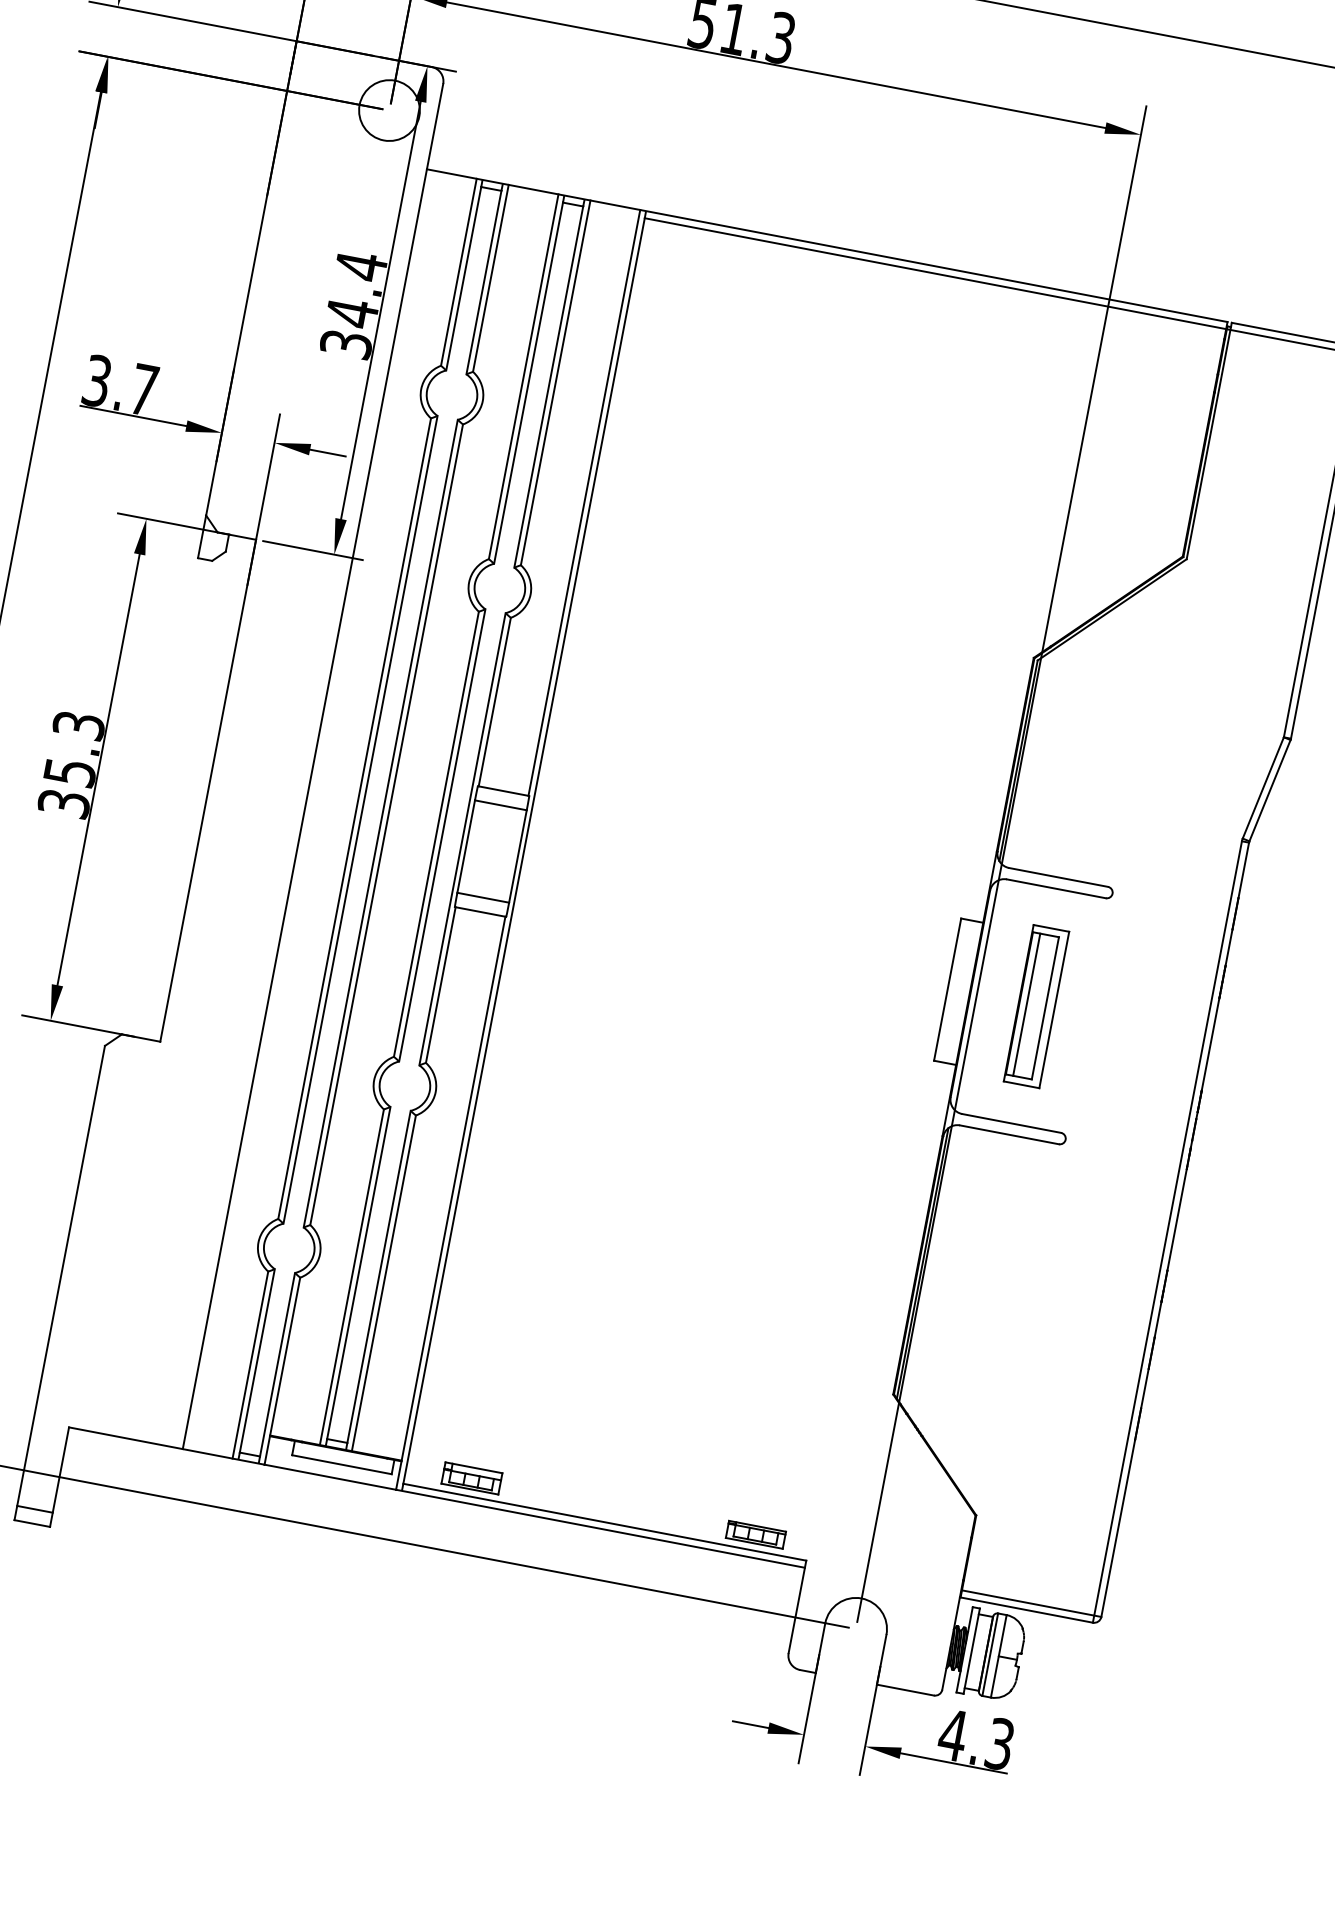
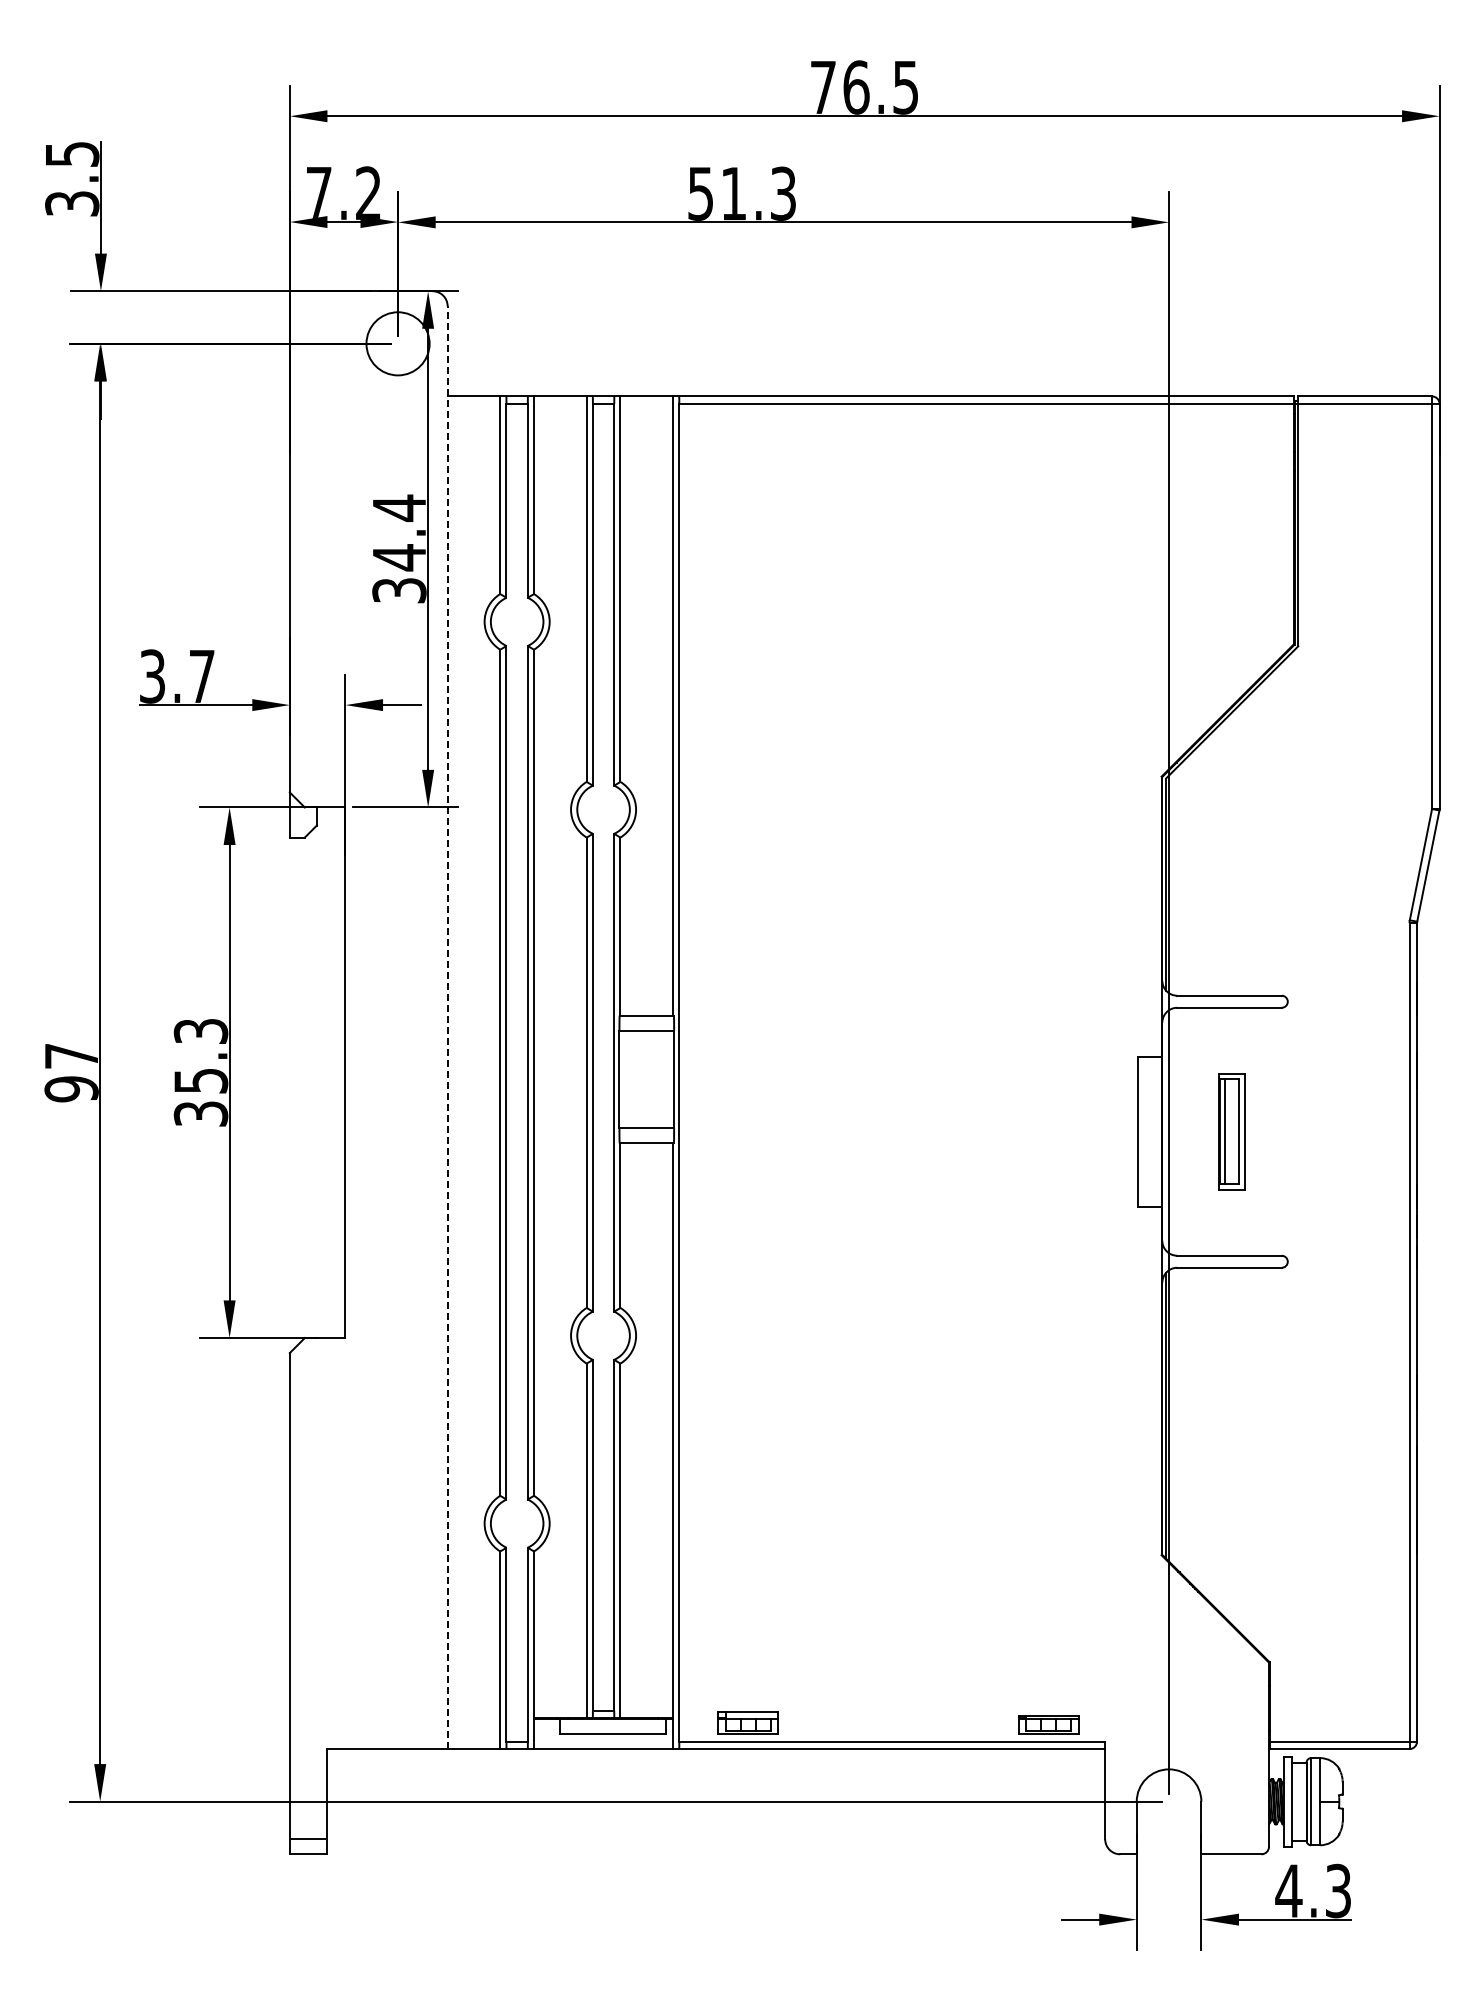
line: (312, 766) -> (447, 1027), solid -> dashed
part: (1035, 1006) -> (1231, 1131), size x0.7

